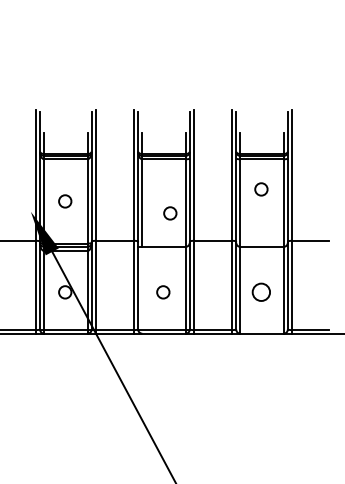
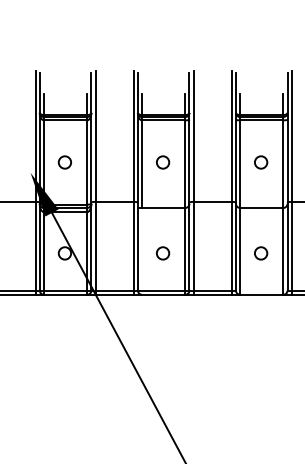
circle: (261, 189) -> (261, 162), moved
circle: (170, 213) -> (163, 162), moved
circle: (261, 292) -> (261, 253), size x0.71

